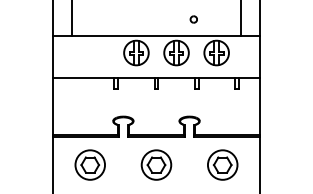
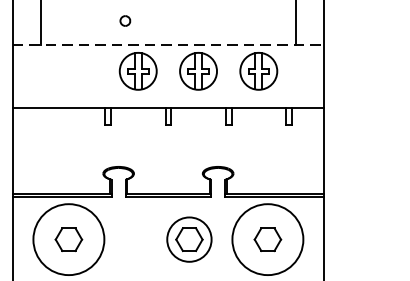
part: (193, 19) -> (124, 20), moved
line: (156, 35) -> (168, 45), solid -> dashed
circle: (90, 164) -> (69, 238), size x1.6
part: (156, 164) -> (189, 238), moved
circle: (222, 164) -> (267, 238), size x1.6

